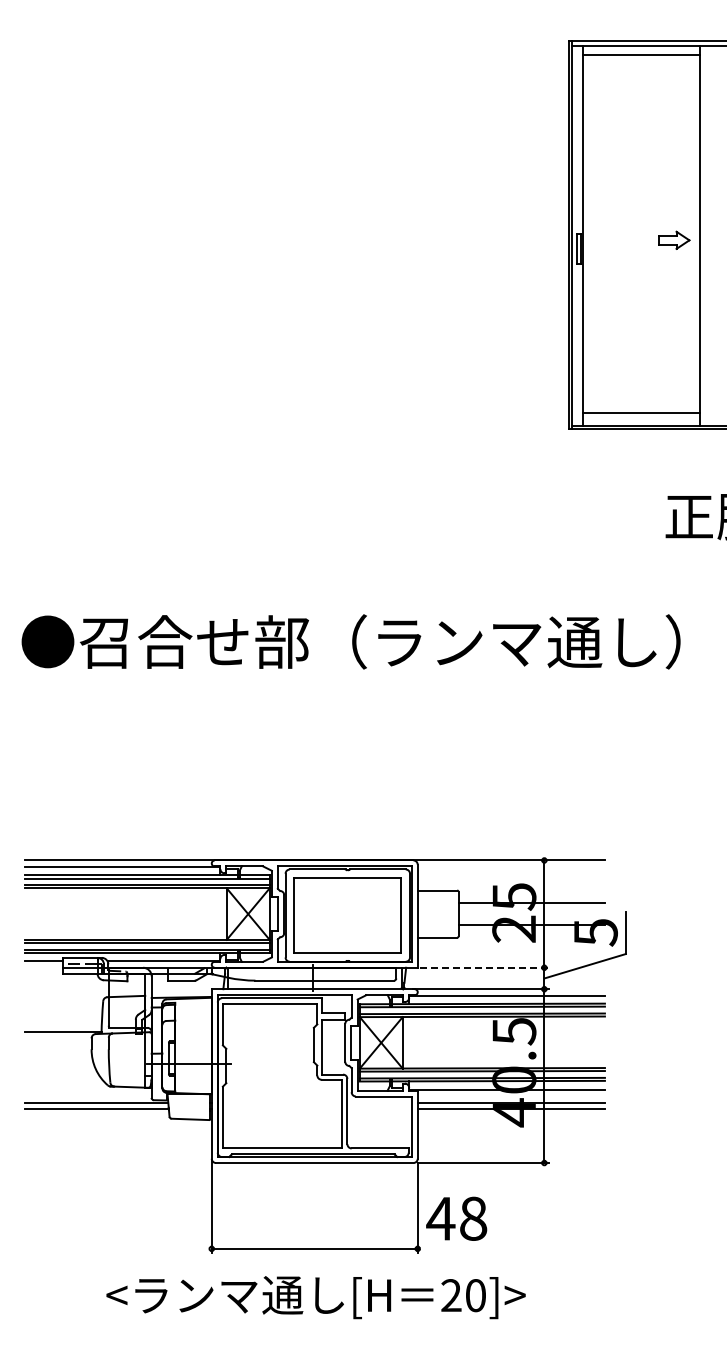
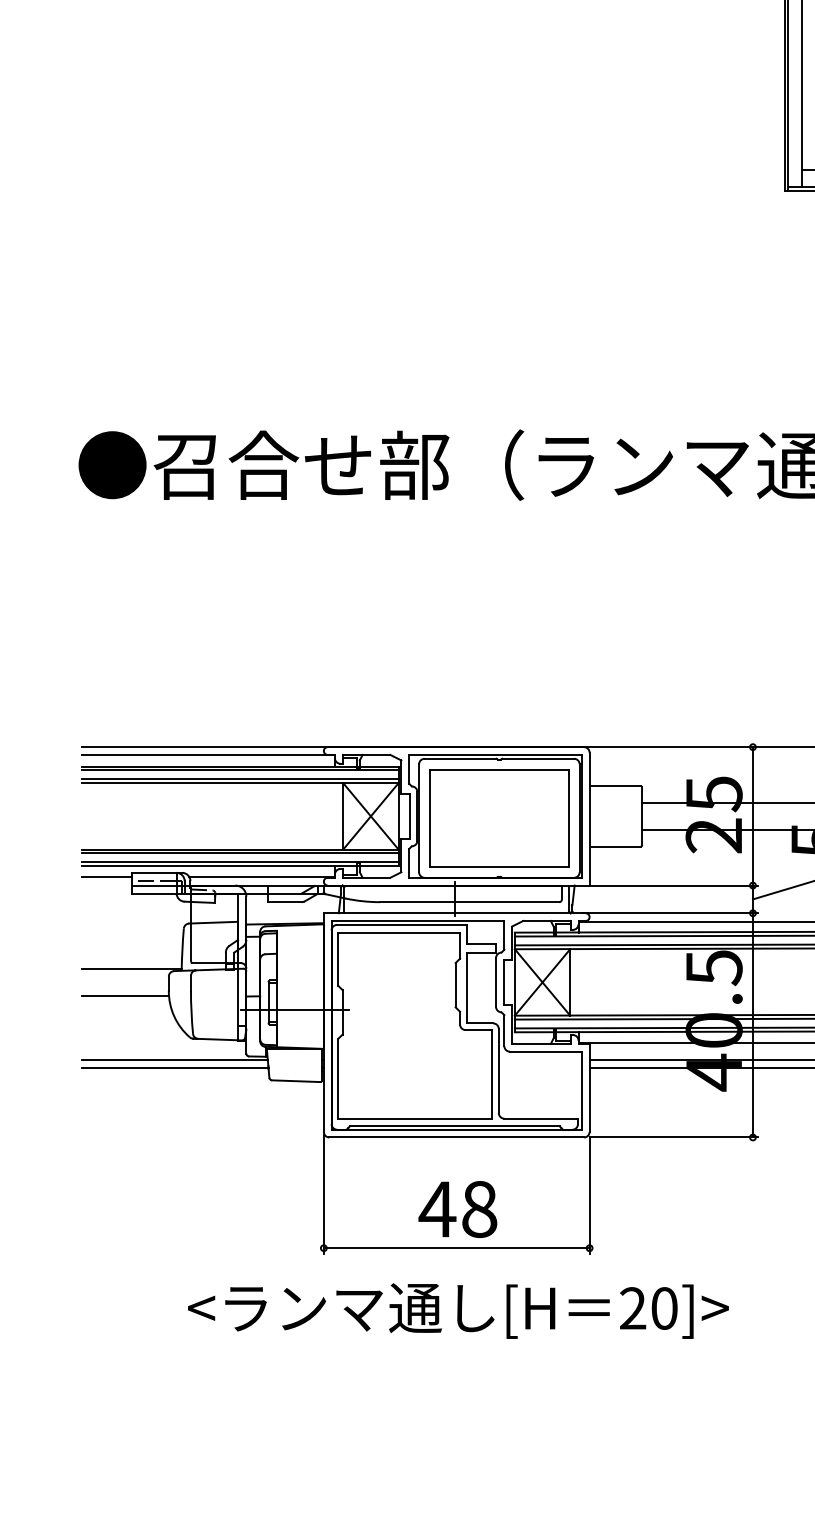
line: (484, 967) -> (675, 885), dashed -> solid
line: (57, 1053) -> (124, 996), added
text: (456, 1218) -> (457, 1209), moved

